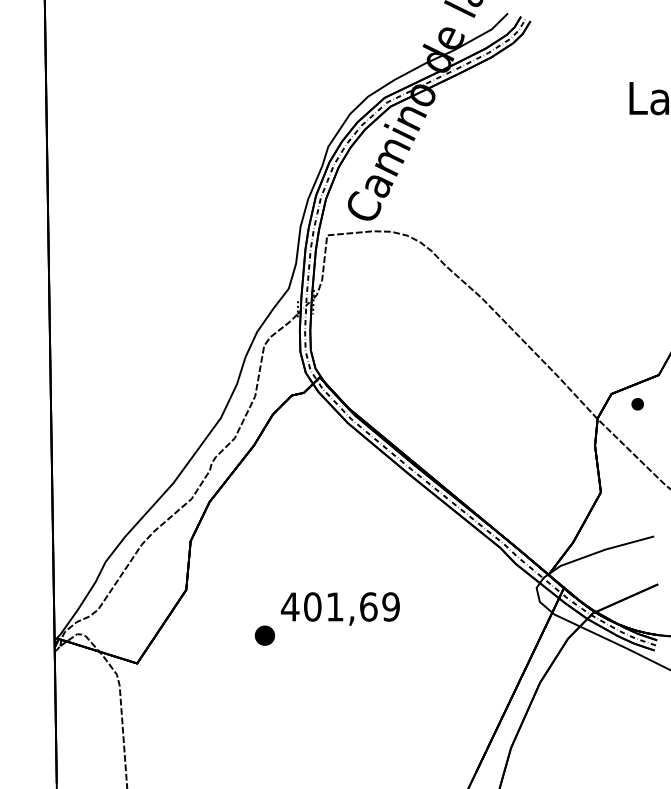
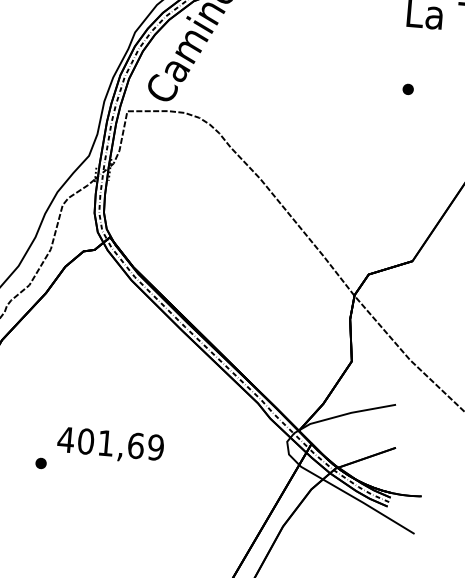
part: (637, 404) -> (408, 89), moved
part: (264, 635) -> (40, 463), size x0.62

